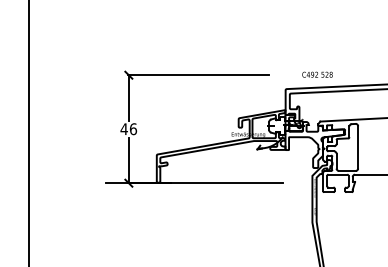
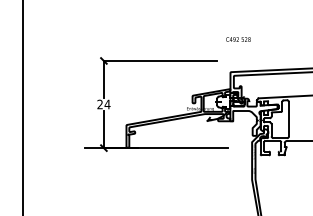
text: (317, 74) -> (238, 39), moved
text: (128, 129) -> (103, 104), 46 -> 24

